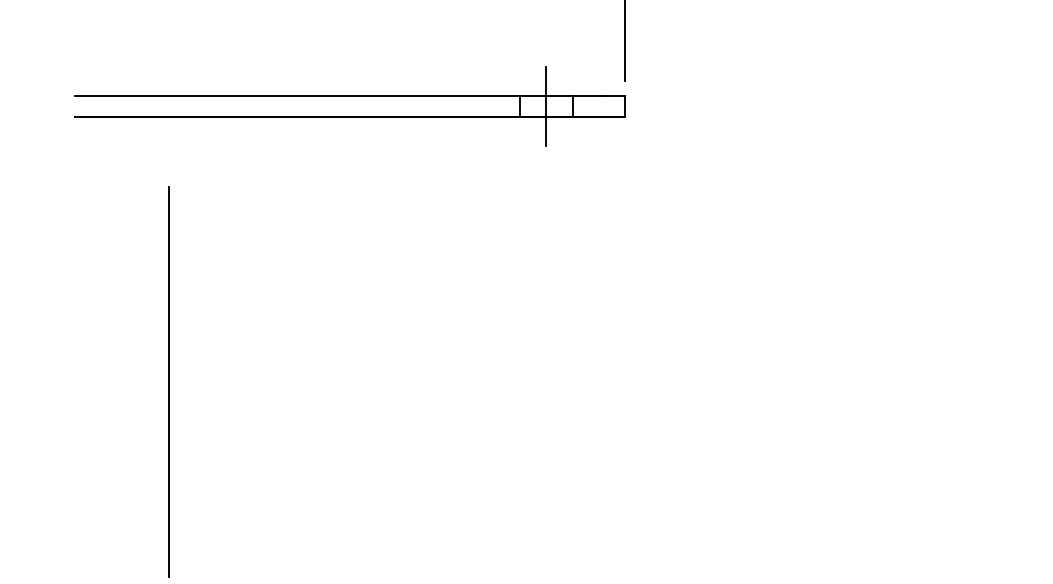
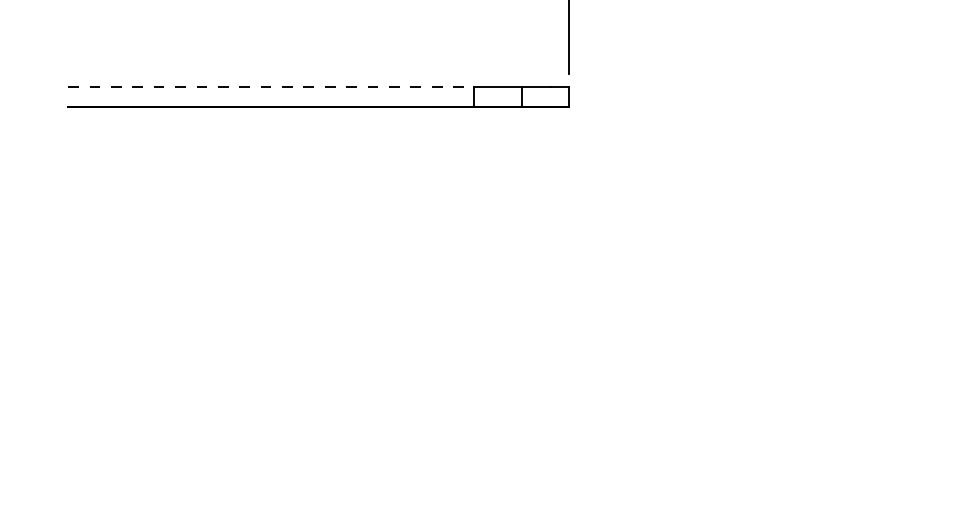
line: (297, 95) -> (271, 86), solid -> dashed
line: (546, 106) -> (498, 96), removed
line: (168, 381) -> (153, 347), removed

